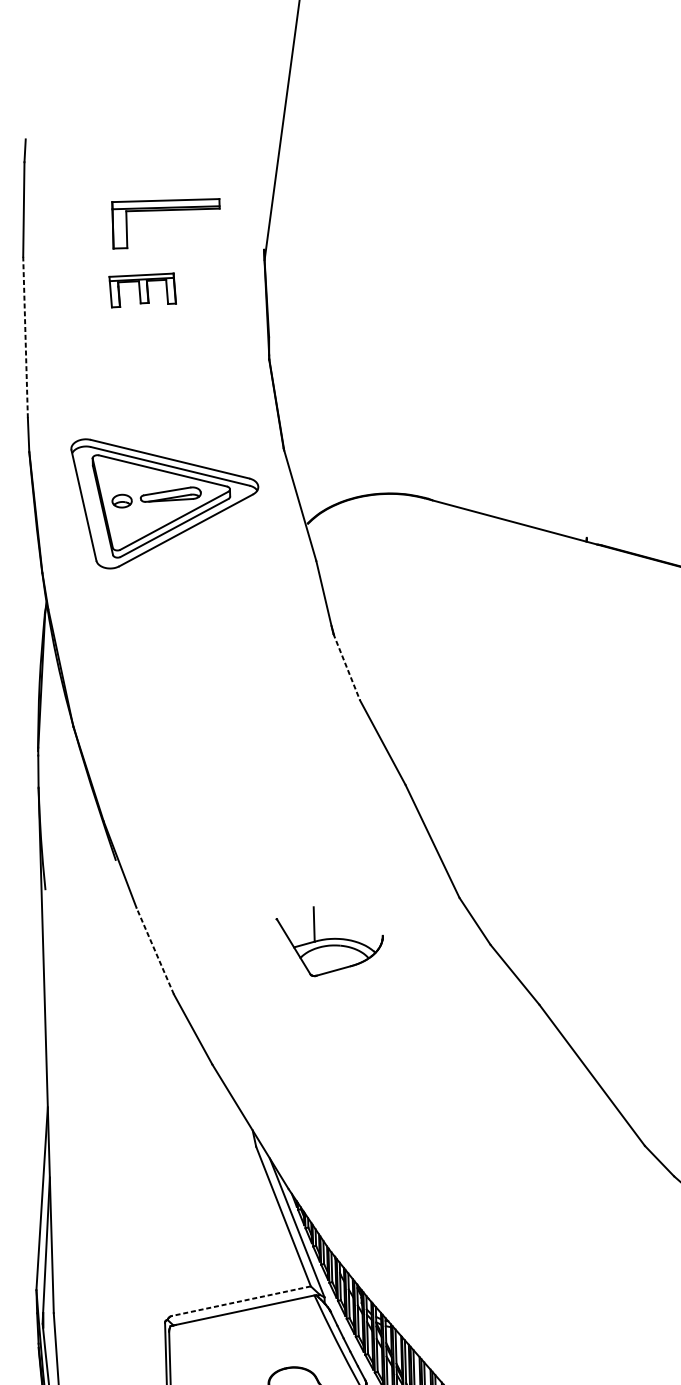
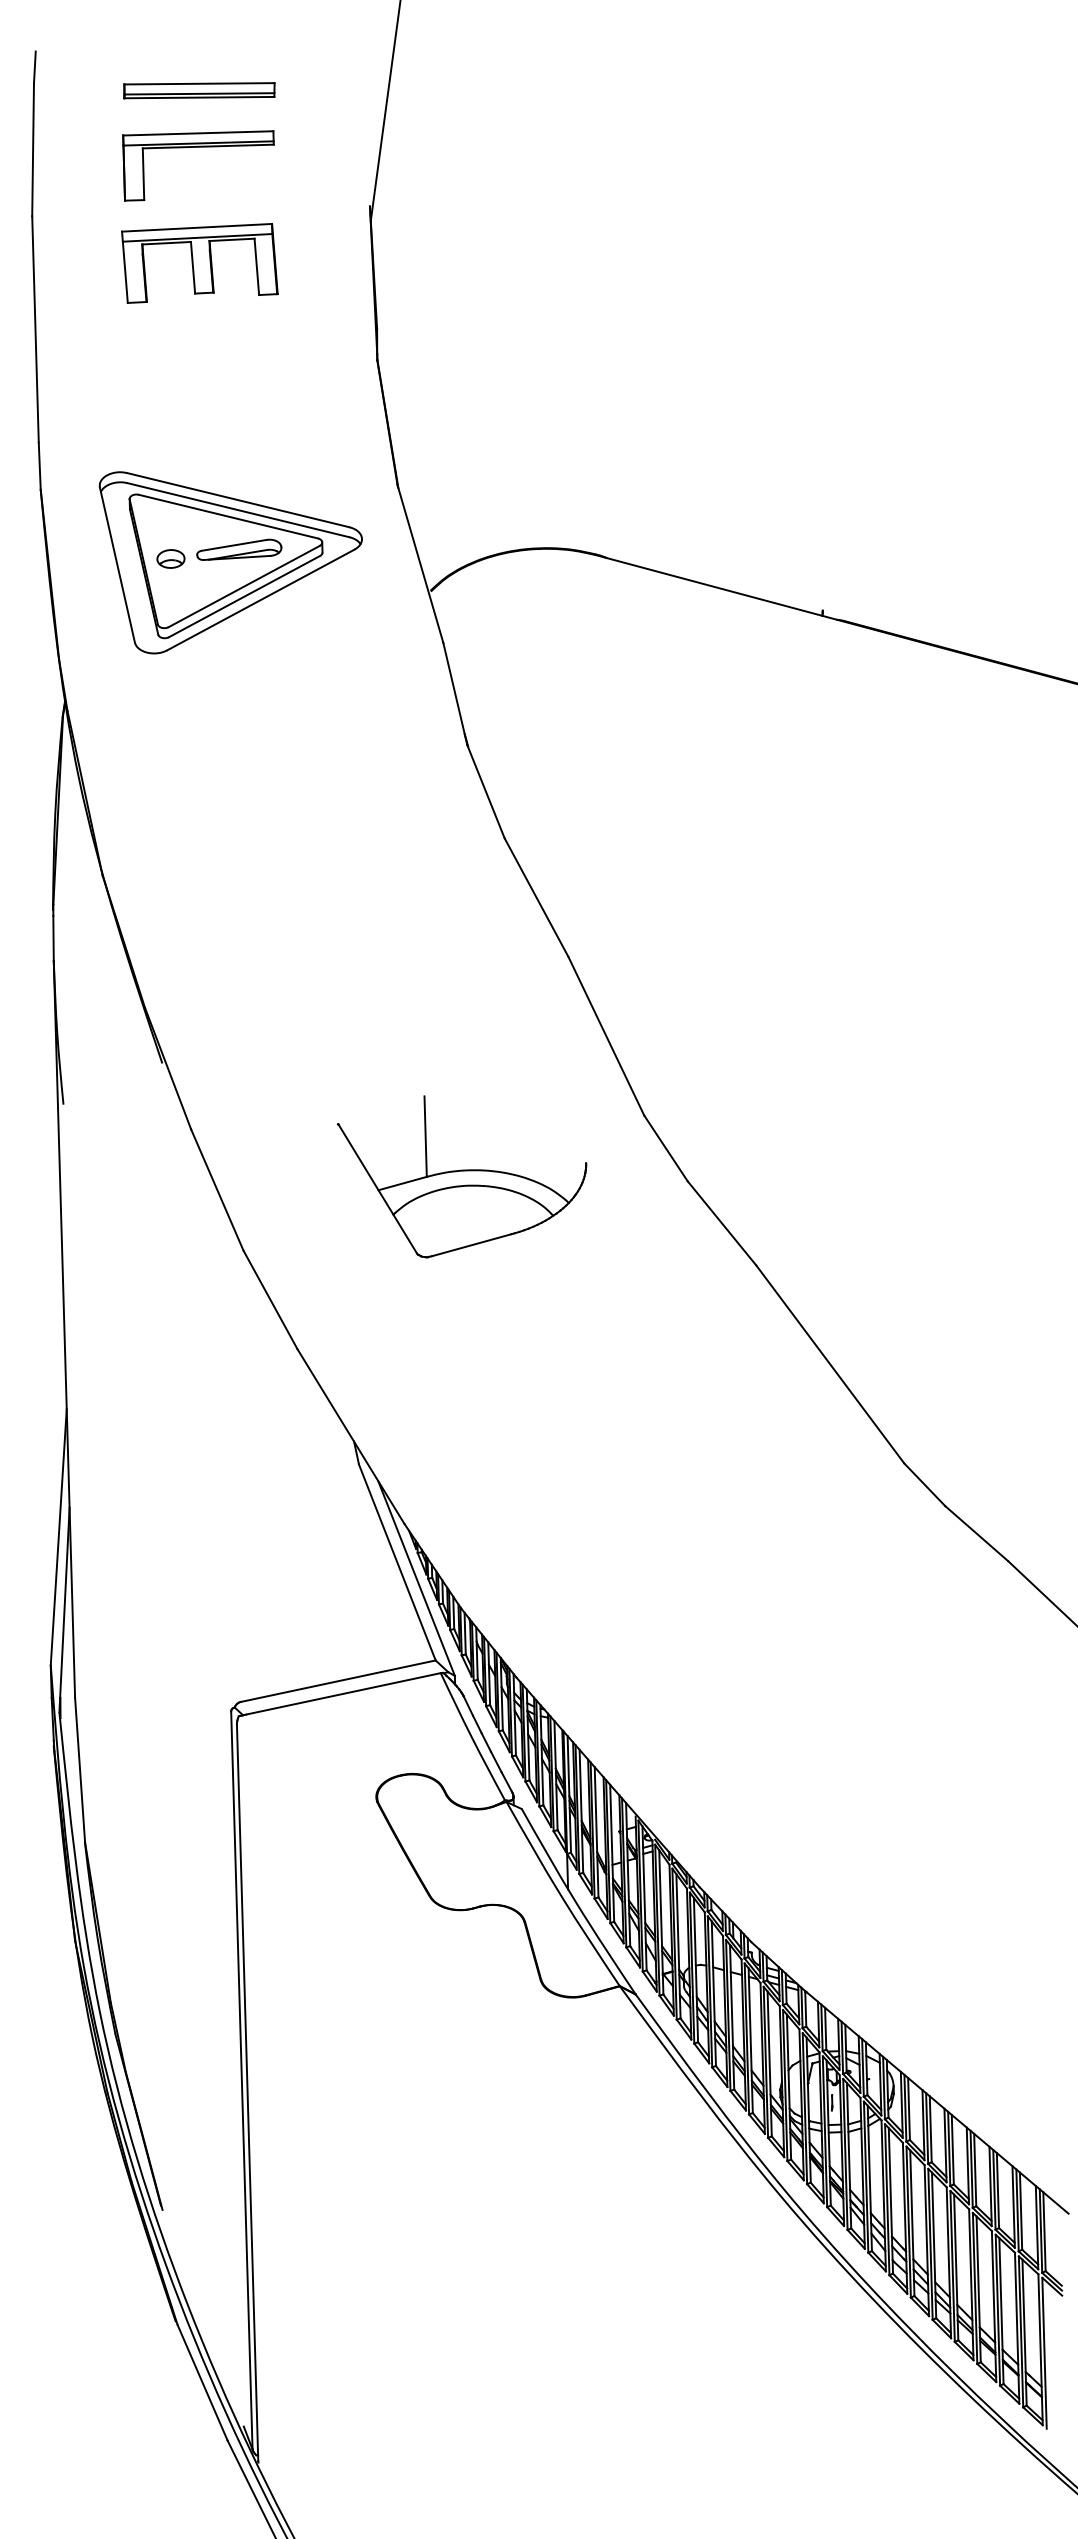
part: (142, 167) -> (199, 90), added
part: (166, 210) -> (198, 147), moved
part: (142, 290) -> (199, 263), size x1.67
line: (25, 336) -> (35, 328), dashed -> solid
line: (347, 667) -> (486, 792), dashed -> solid
part: (329, 941) -> (462, 1176), size x1.67
line: (155, 950) -> (217, 1189), dashed -> solid
line: (241, 1301) -> (338, 1681), dashed -> solid

